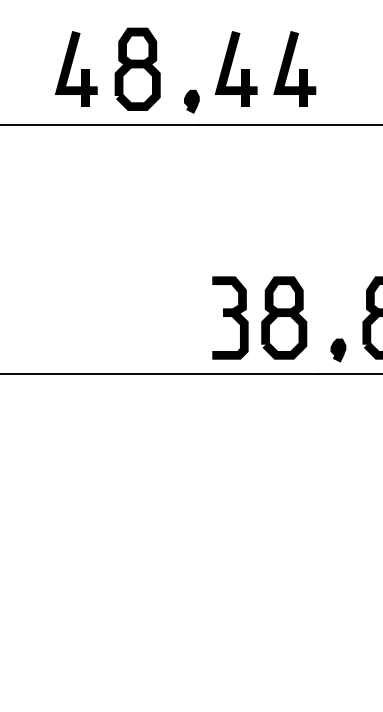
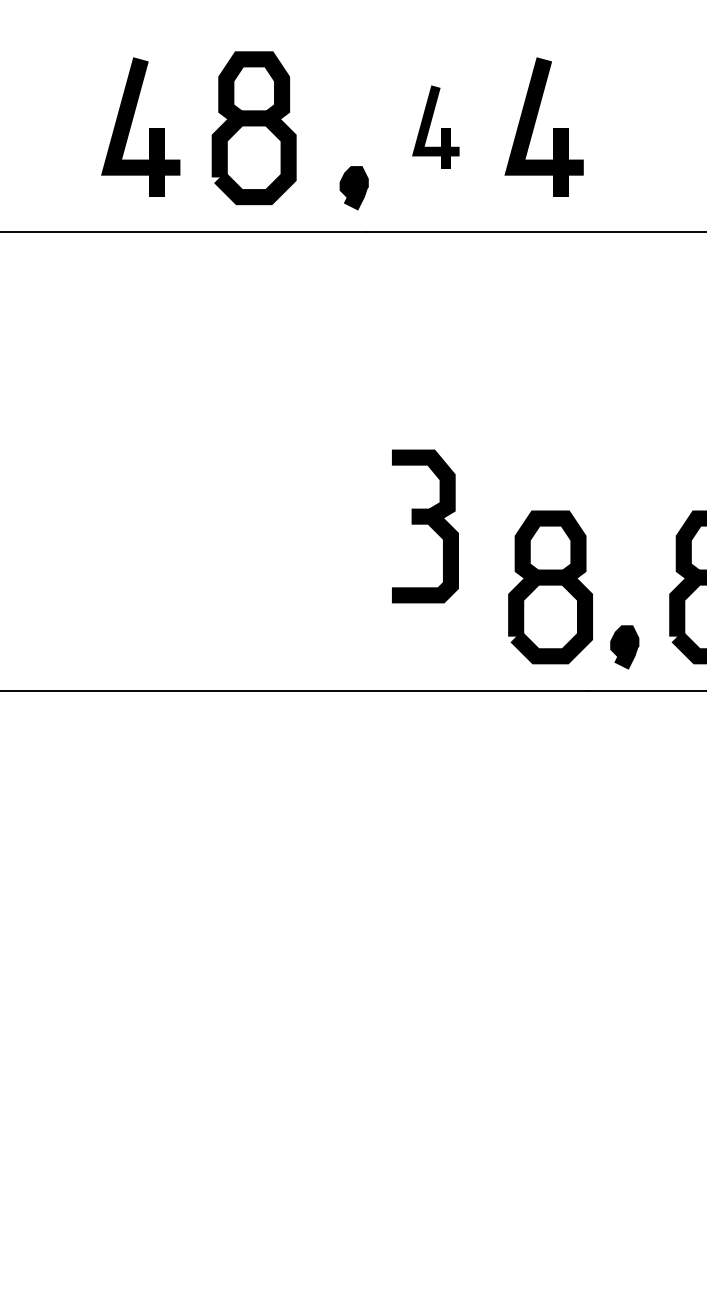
part: (235, 68) -> (434, 126), size x0.6
part: (230, 317) -> (425, 525), moved
part: (284, 317) -> (551, 586), moved

